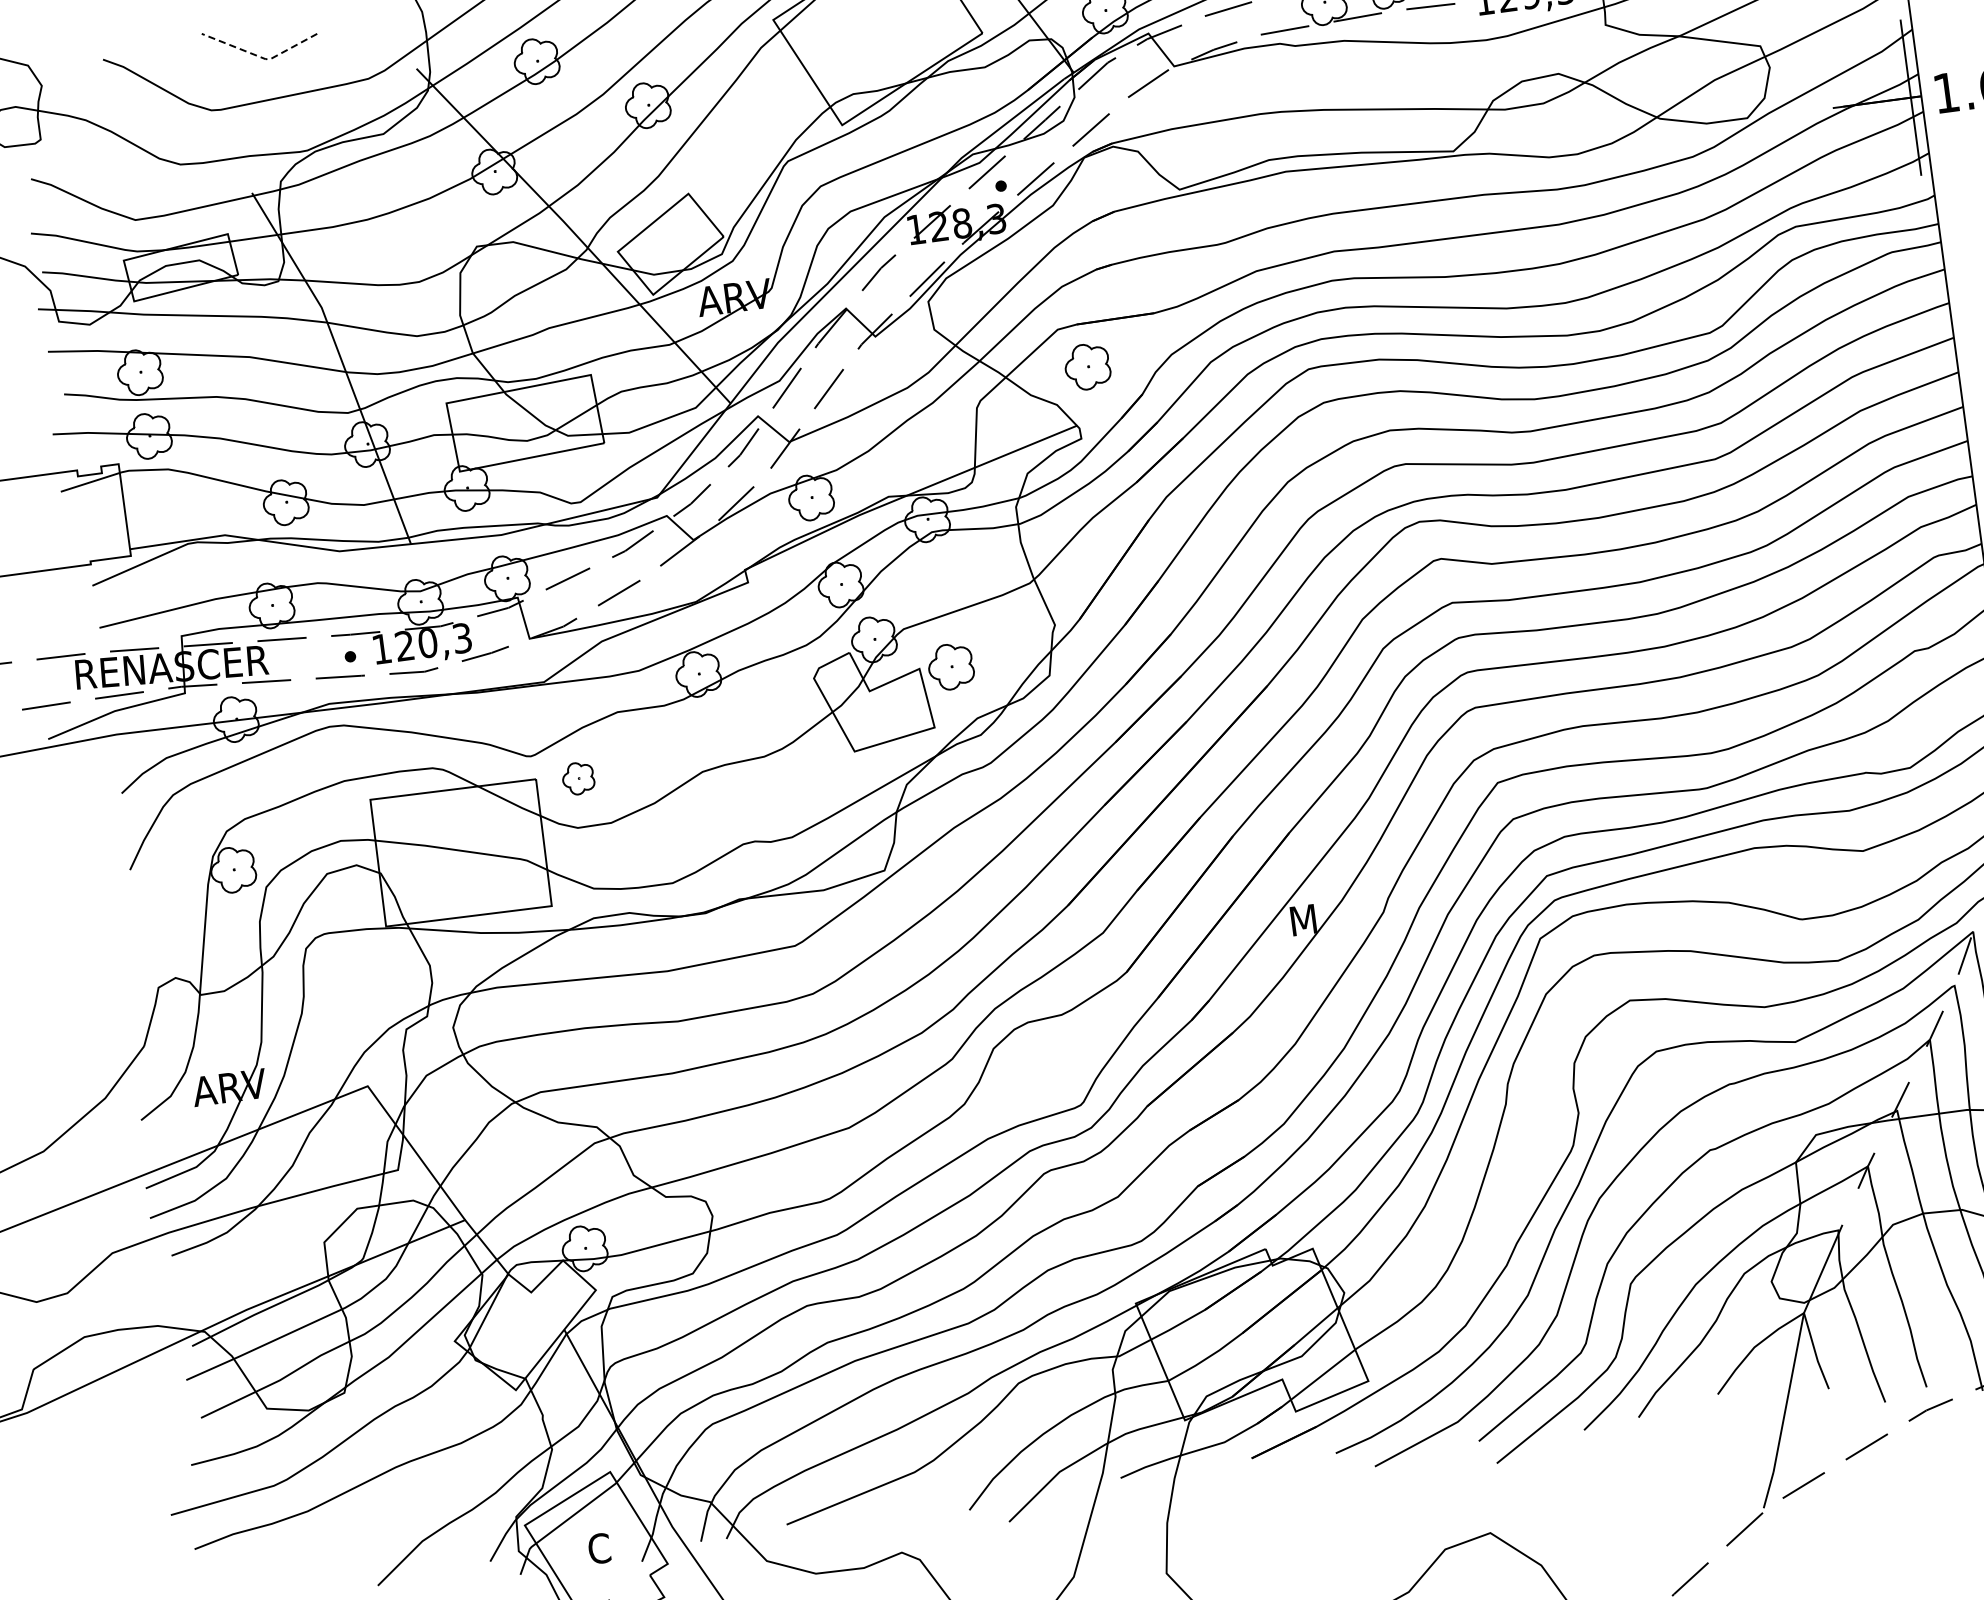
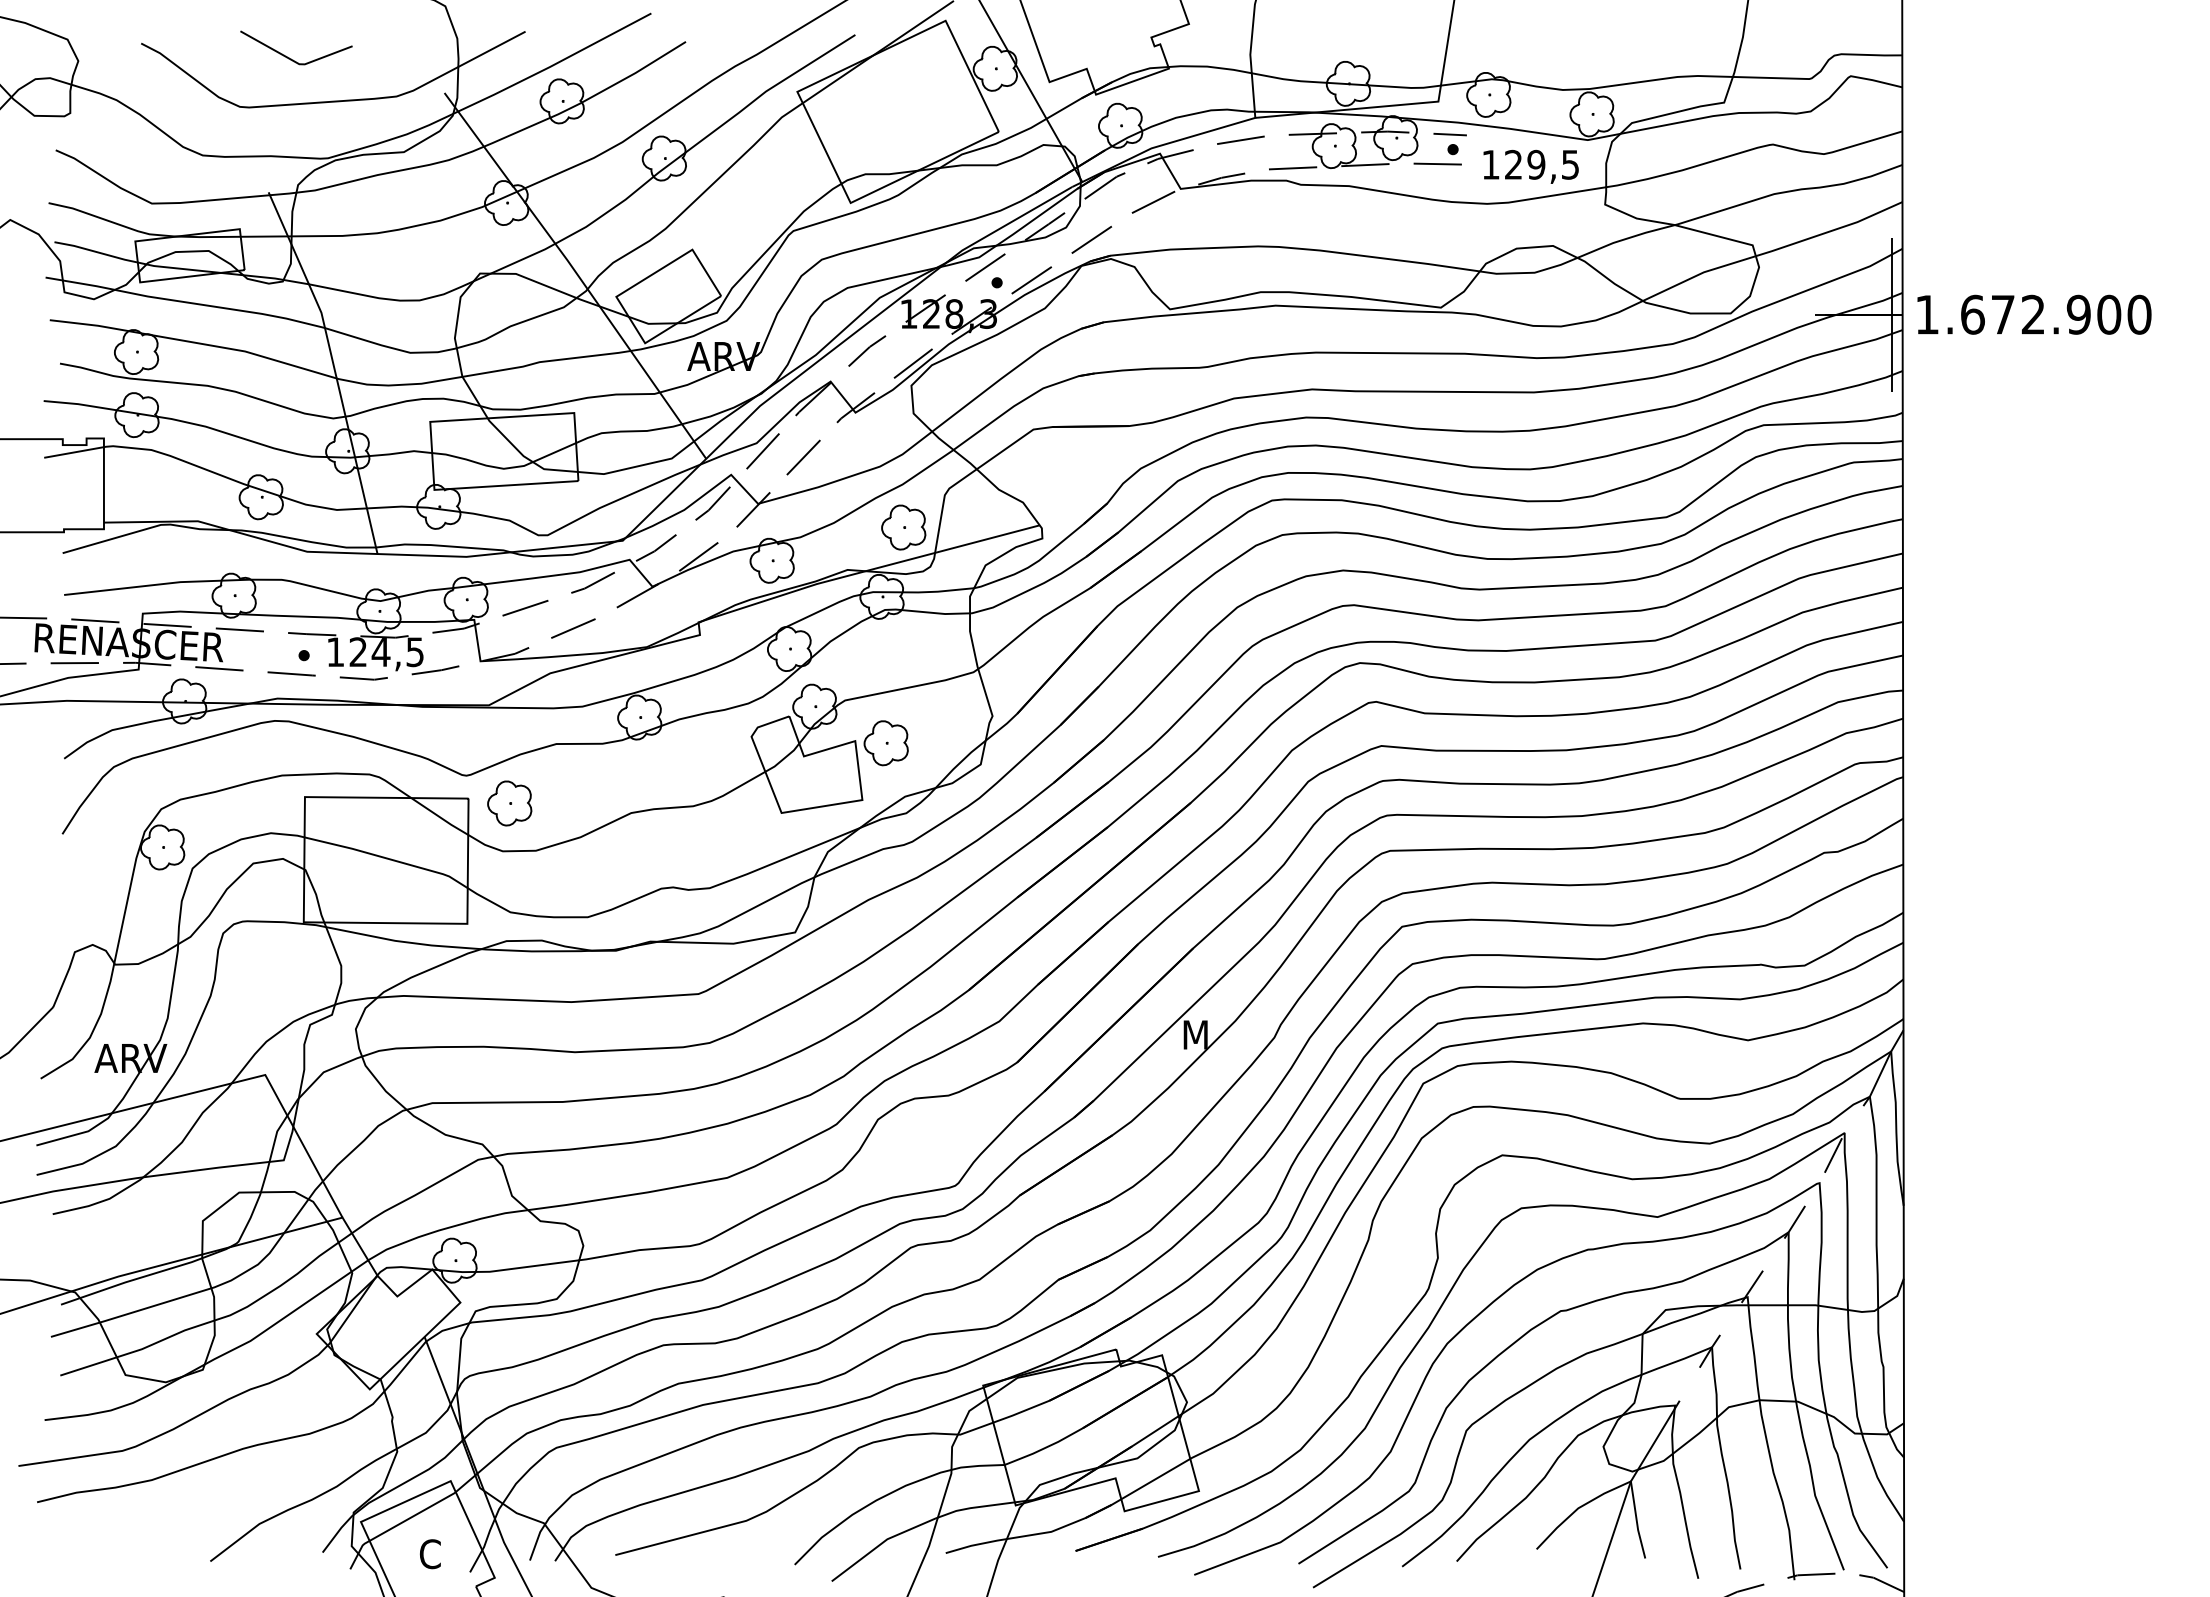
line: (261, 58) -> (295, 62), dashed -> solid
part: (1087, 366) -> (903, 527), moved
text: (444, 641) -> (397, 652), 120,3 -> 124,5
part: (578, 778) -> (509, 803), size x1.43

